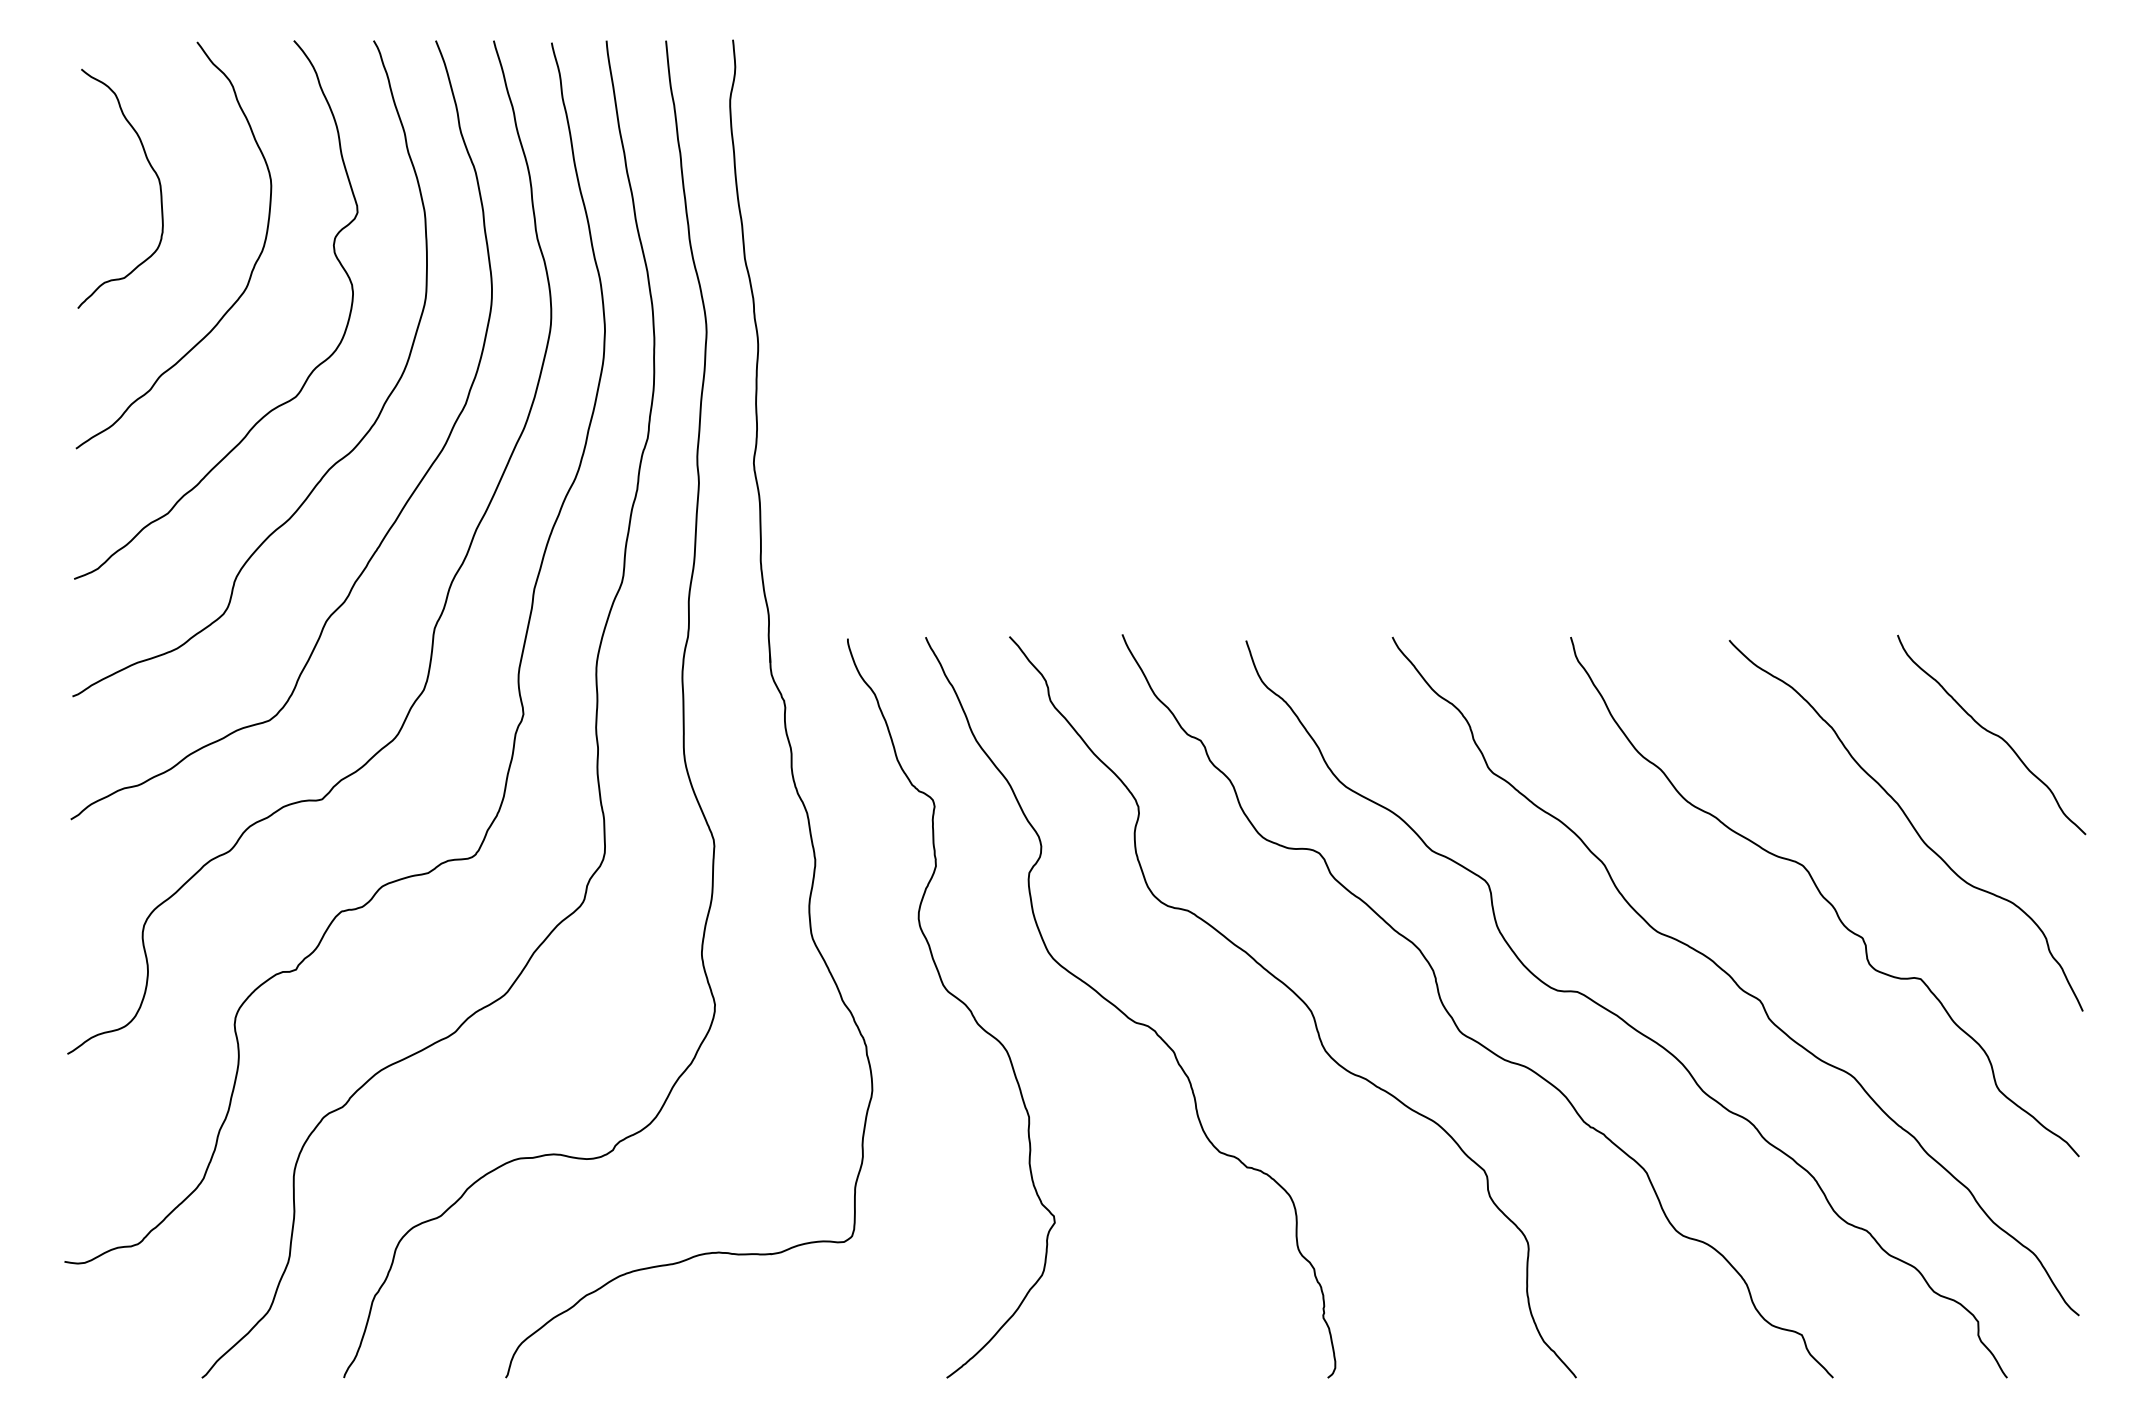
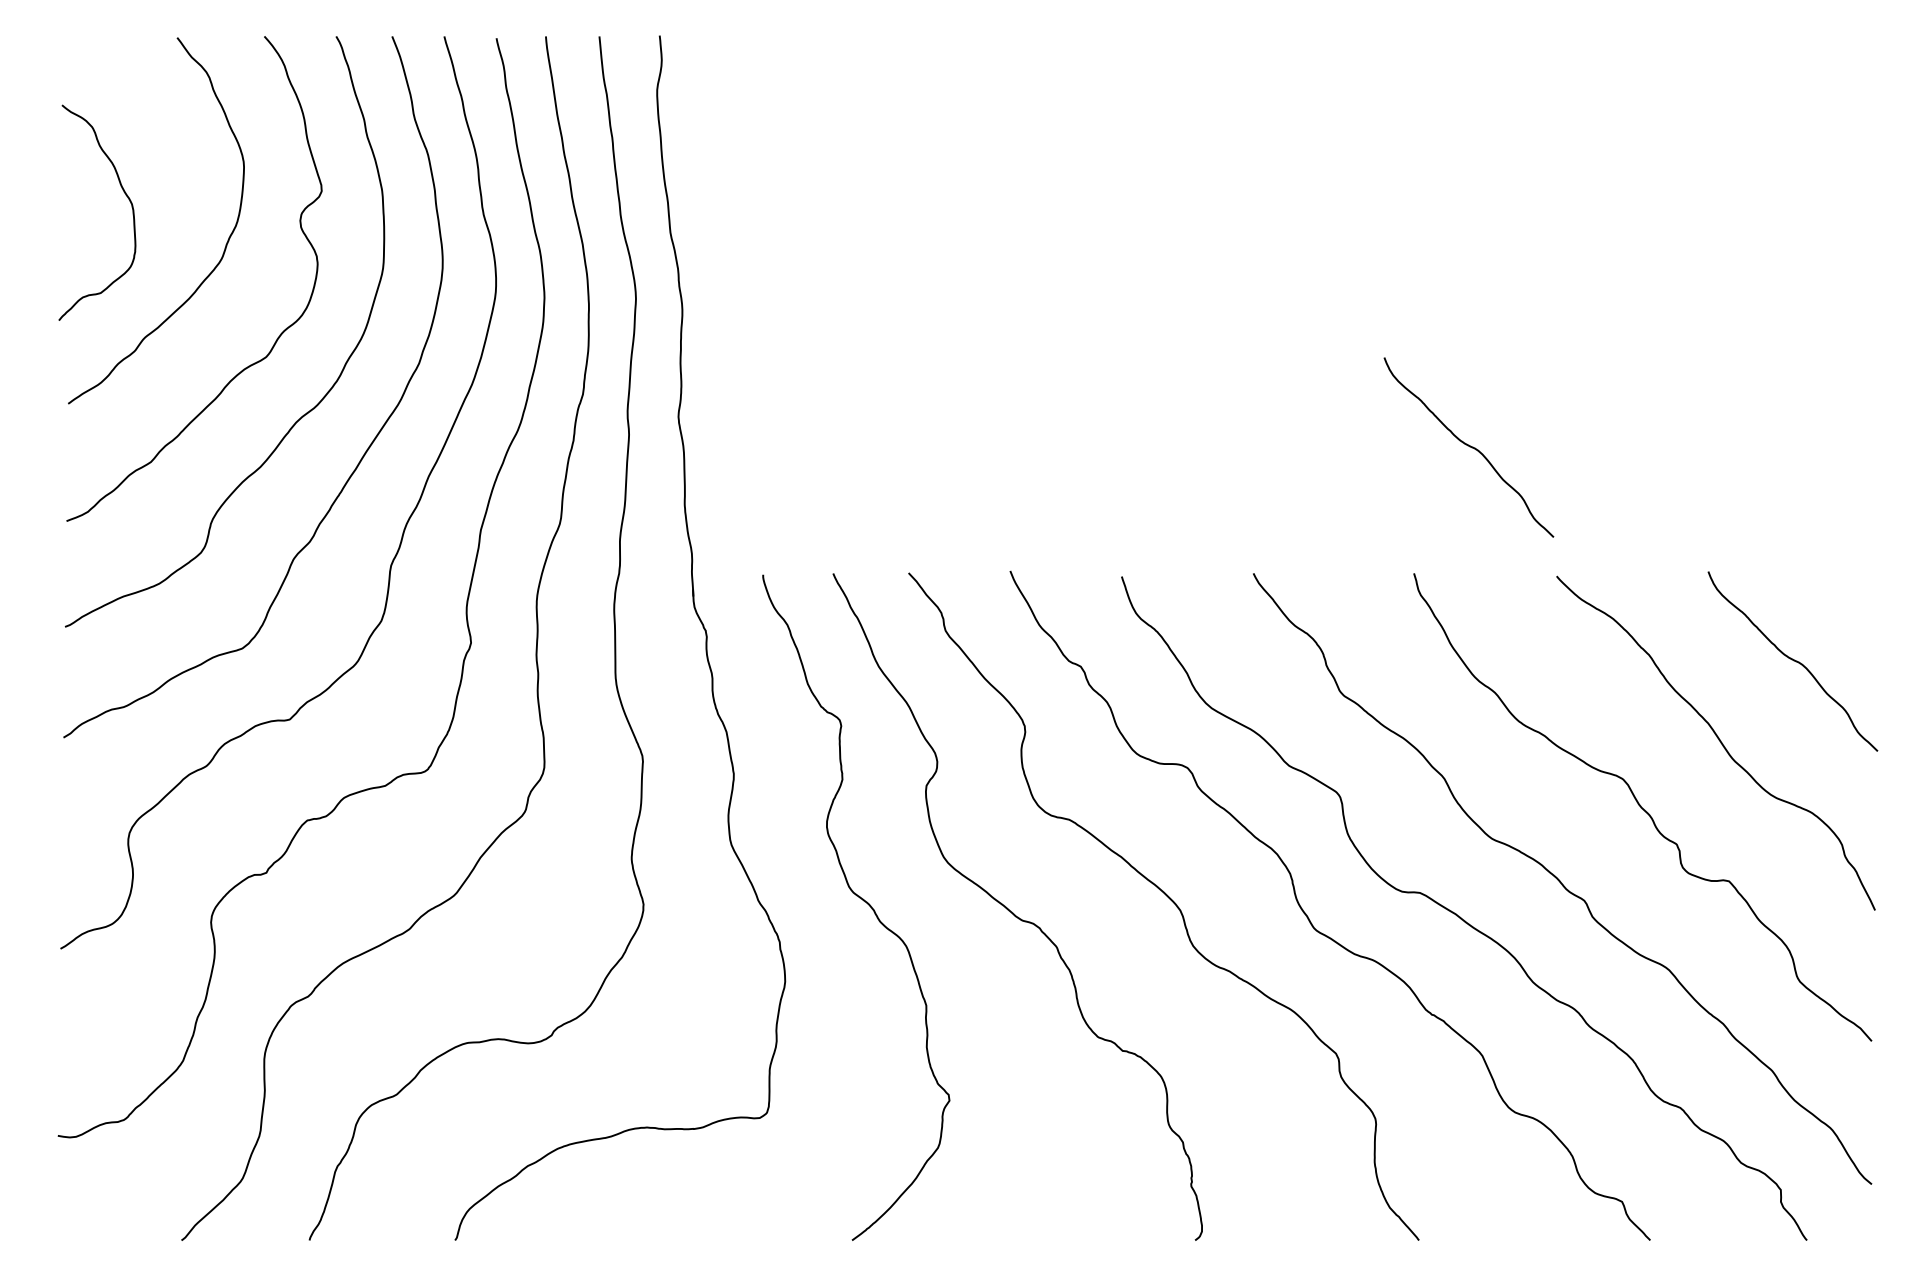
curve: (151, 169) -> (125, 195), moved
curve: (1631, 496) -> (1468, 446), added

